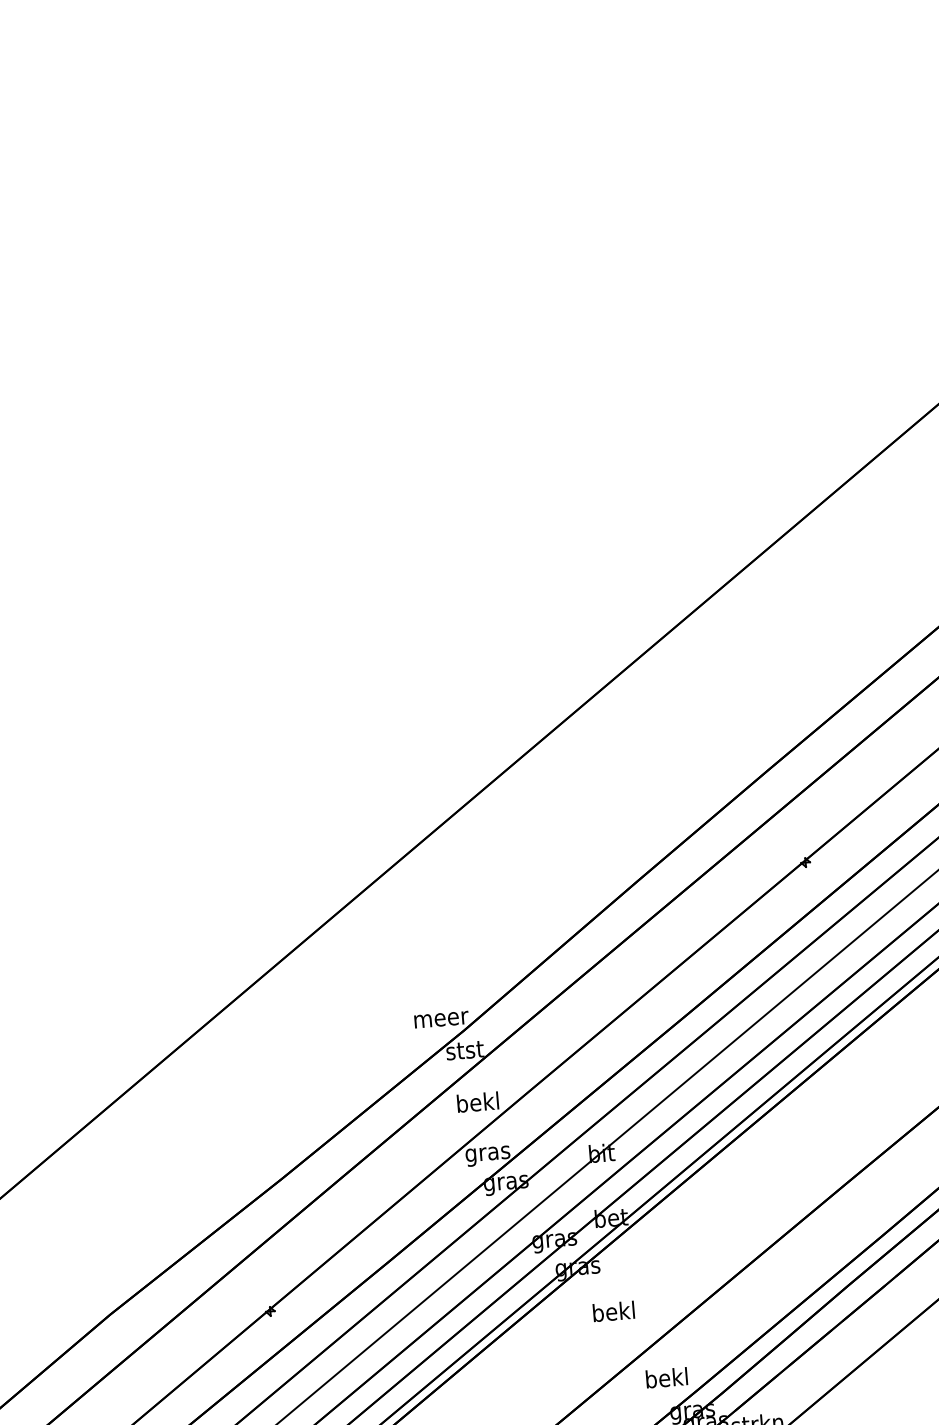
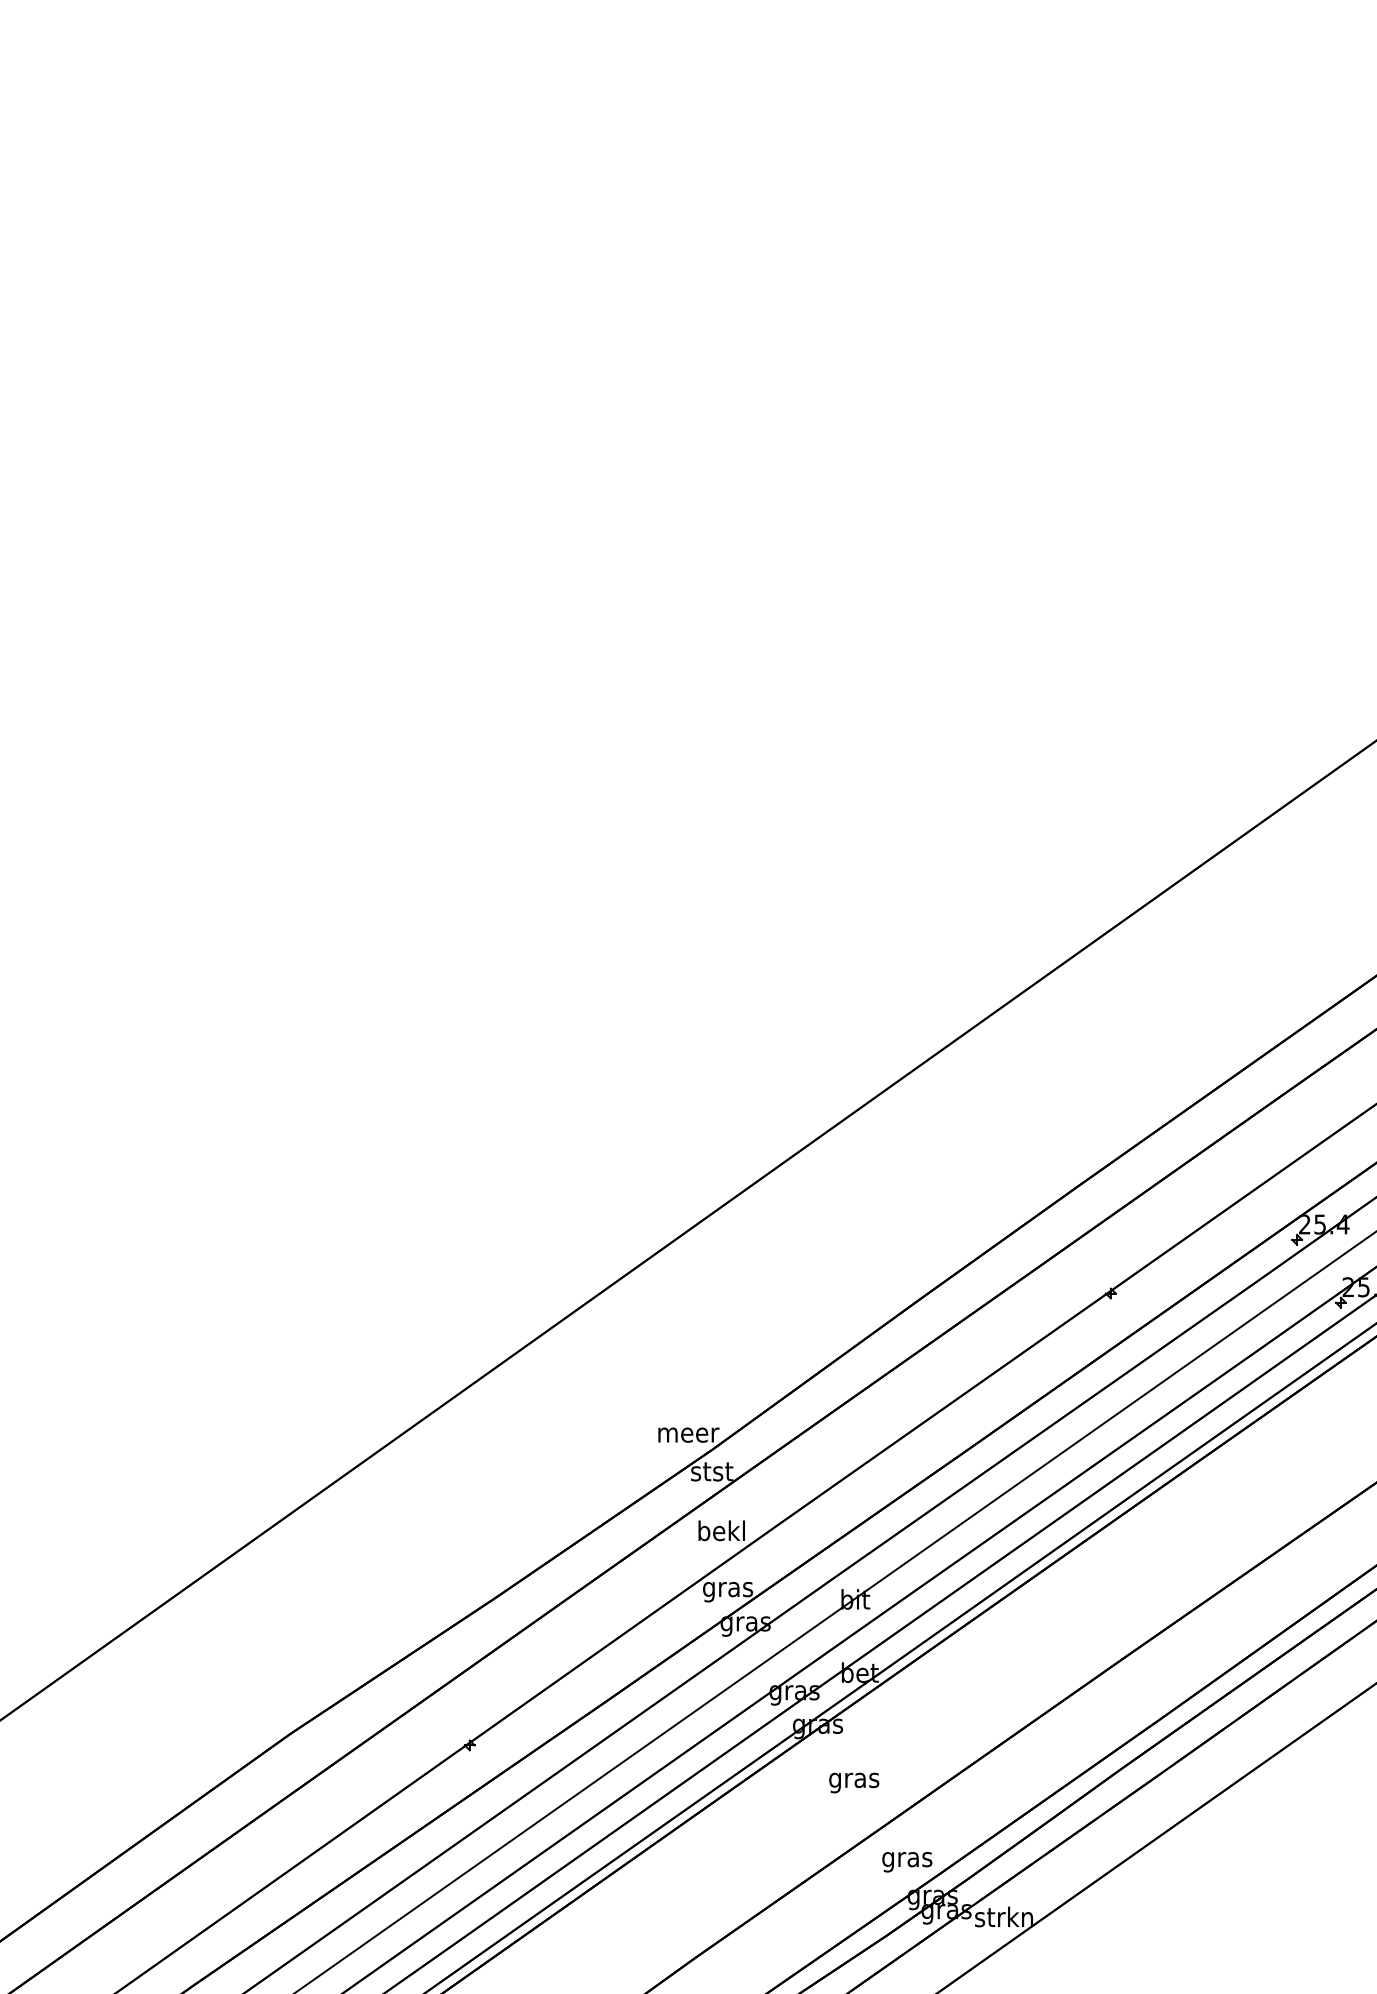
text: (614, 1313) -> (854, 1780), bekl -> gras
text: (667, 1380) -> (907, 1859), bekl -> gras

